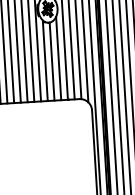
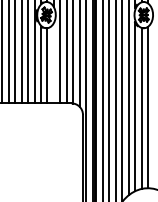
line: (58, 58) -> (53, 63), removed

